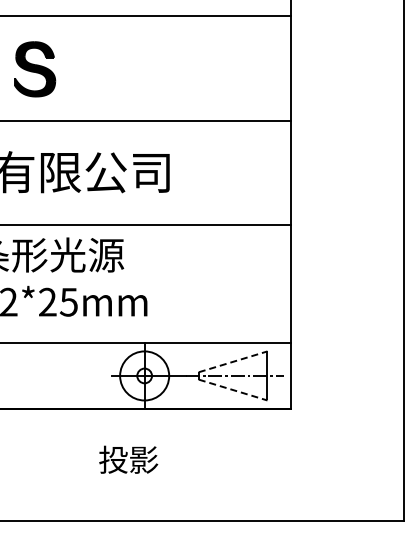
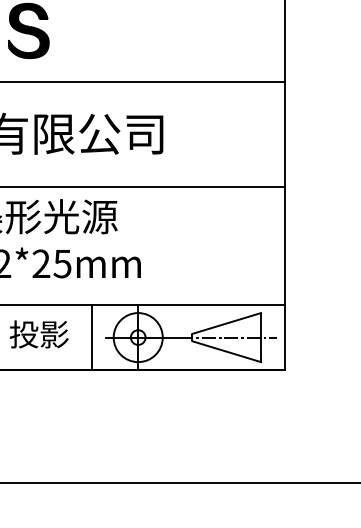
line: (233, 361) -> (227, 323), dashed -> solid
line: (98, 375) -> (92, 337), added
line: (233, 390) -> (227, 352), dashed -> solid
text: (128, 459) -> (39, 334), moved

